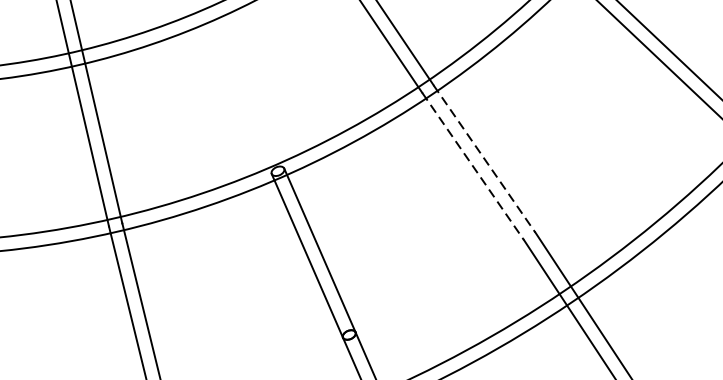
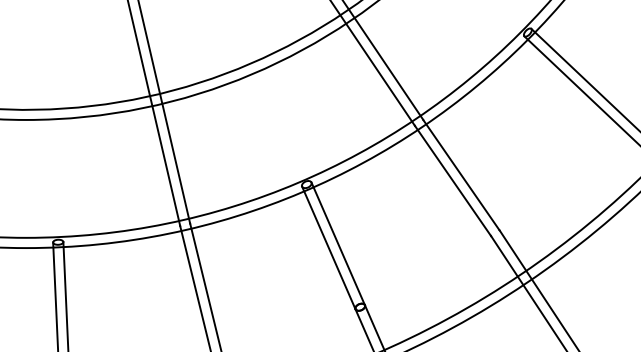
line: (484, 159) -> (461, 175), dashed -> solid
line: (473, 165) -> (453, 180), dashed -> solid

